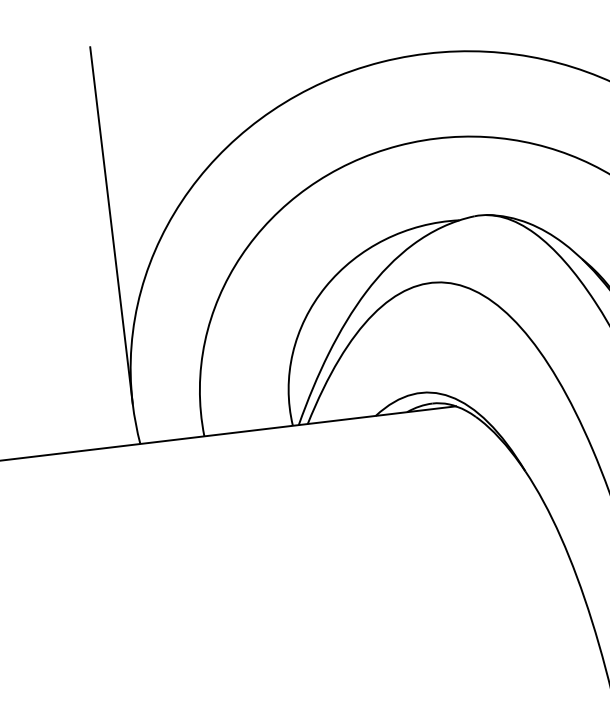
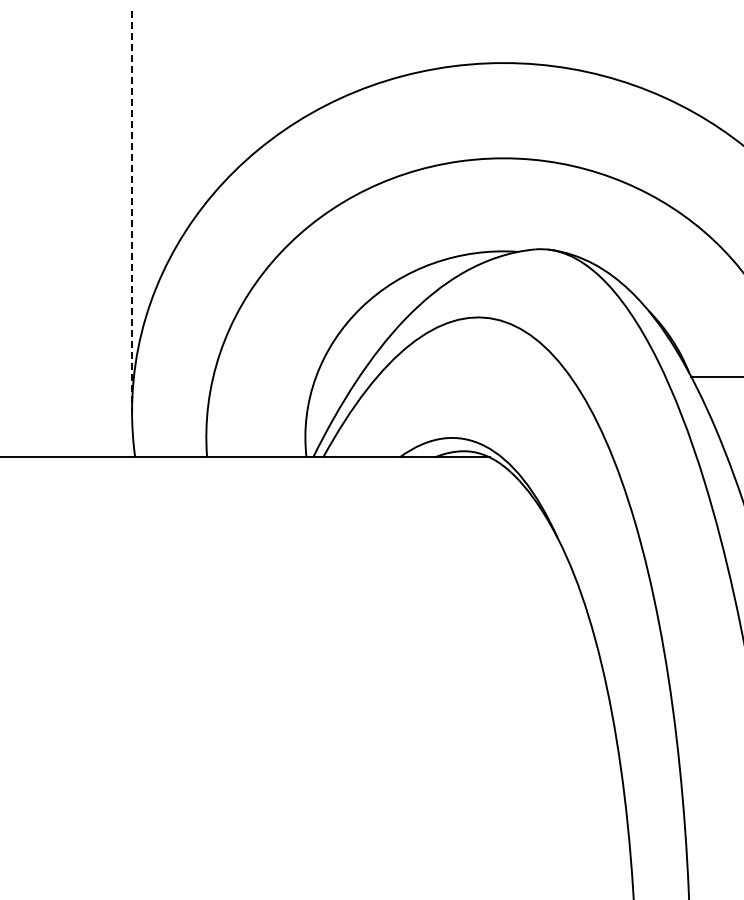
line: (111, 226) -> (132, 212), solid -> dashed

